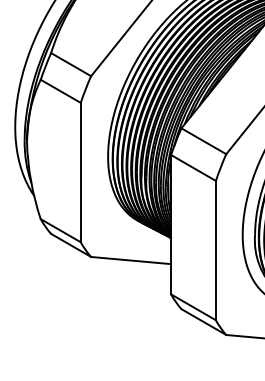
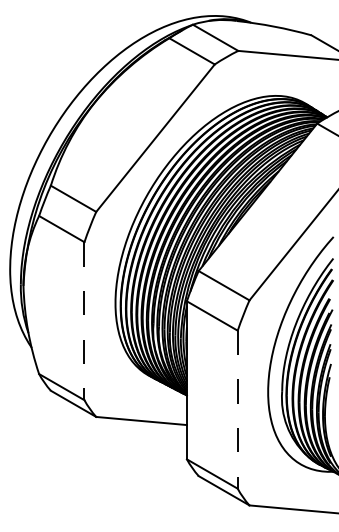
line: (80, 172) -> (84, 321), solid -> dashed
line: (215, 251) -> (237, 410), solid -> dashed

